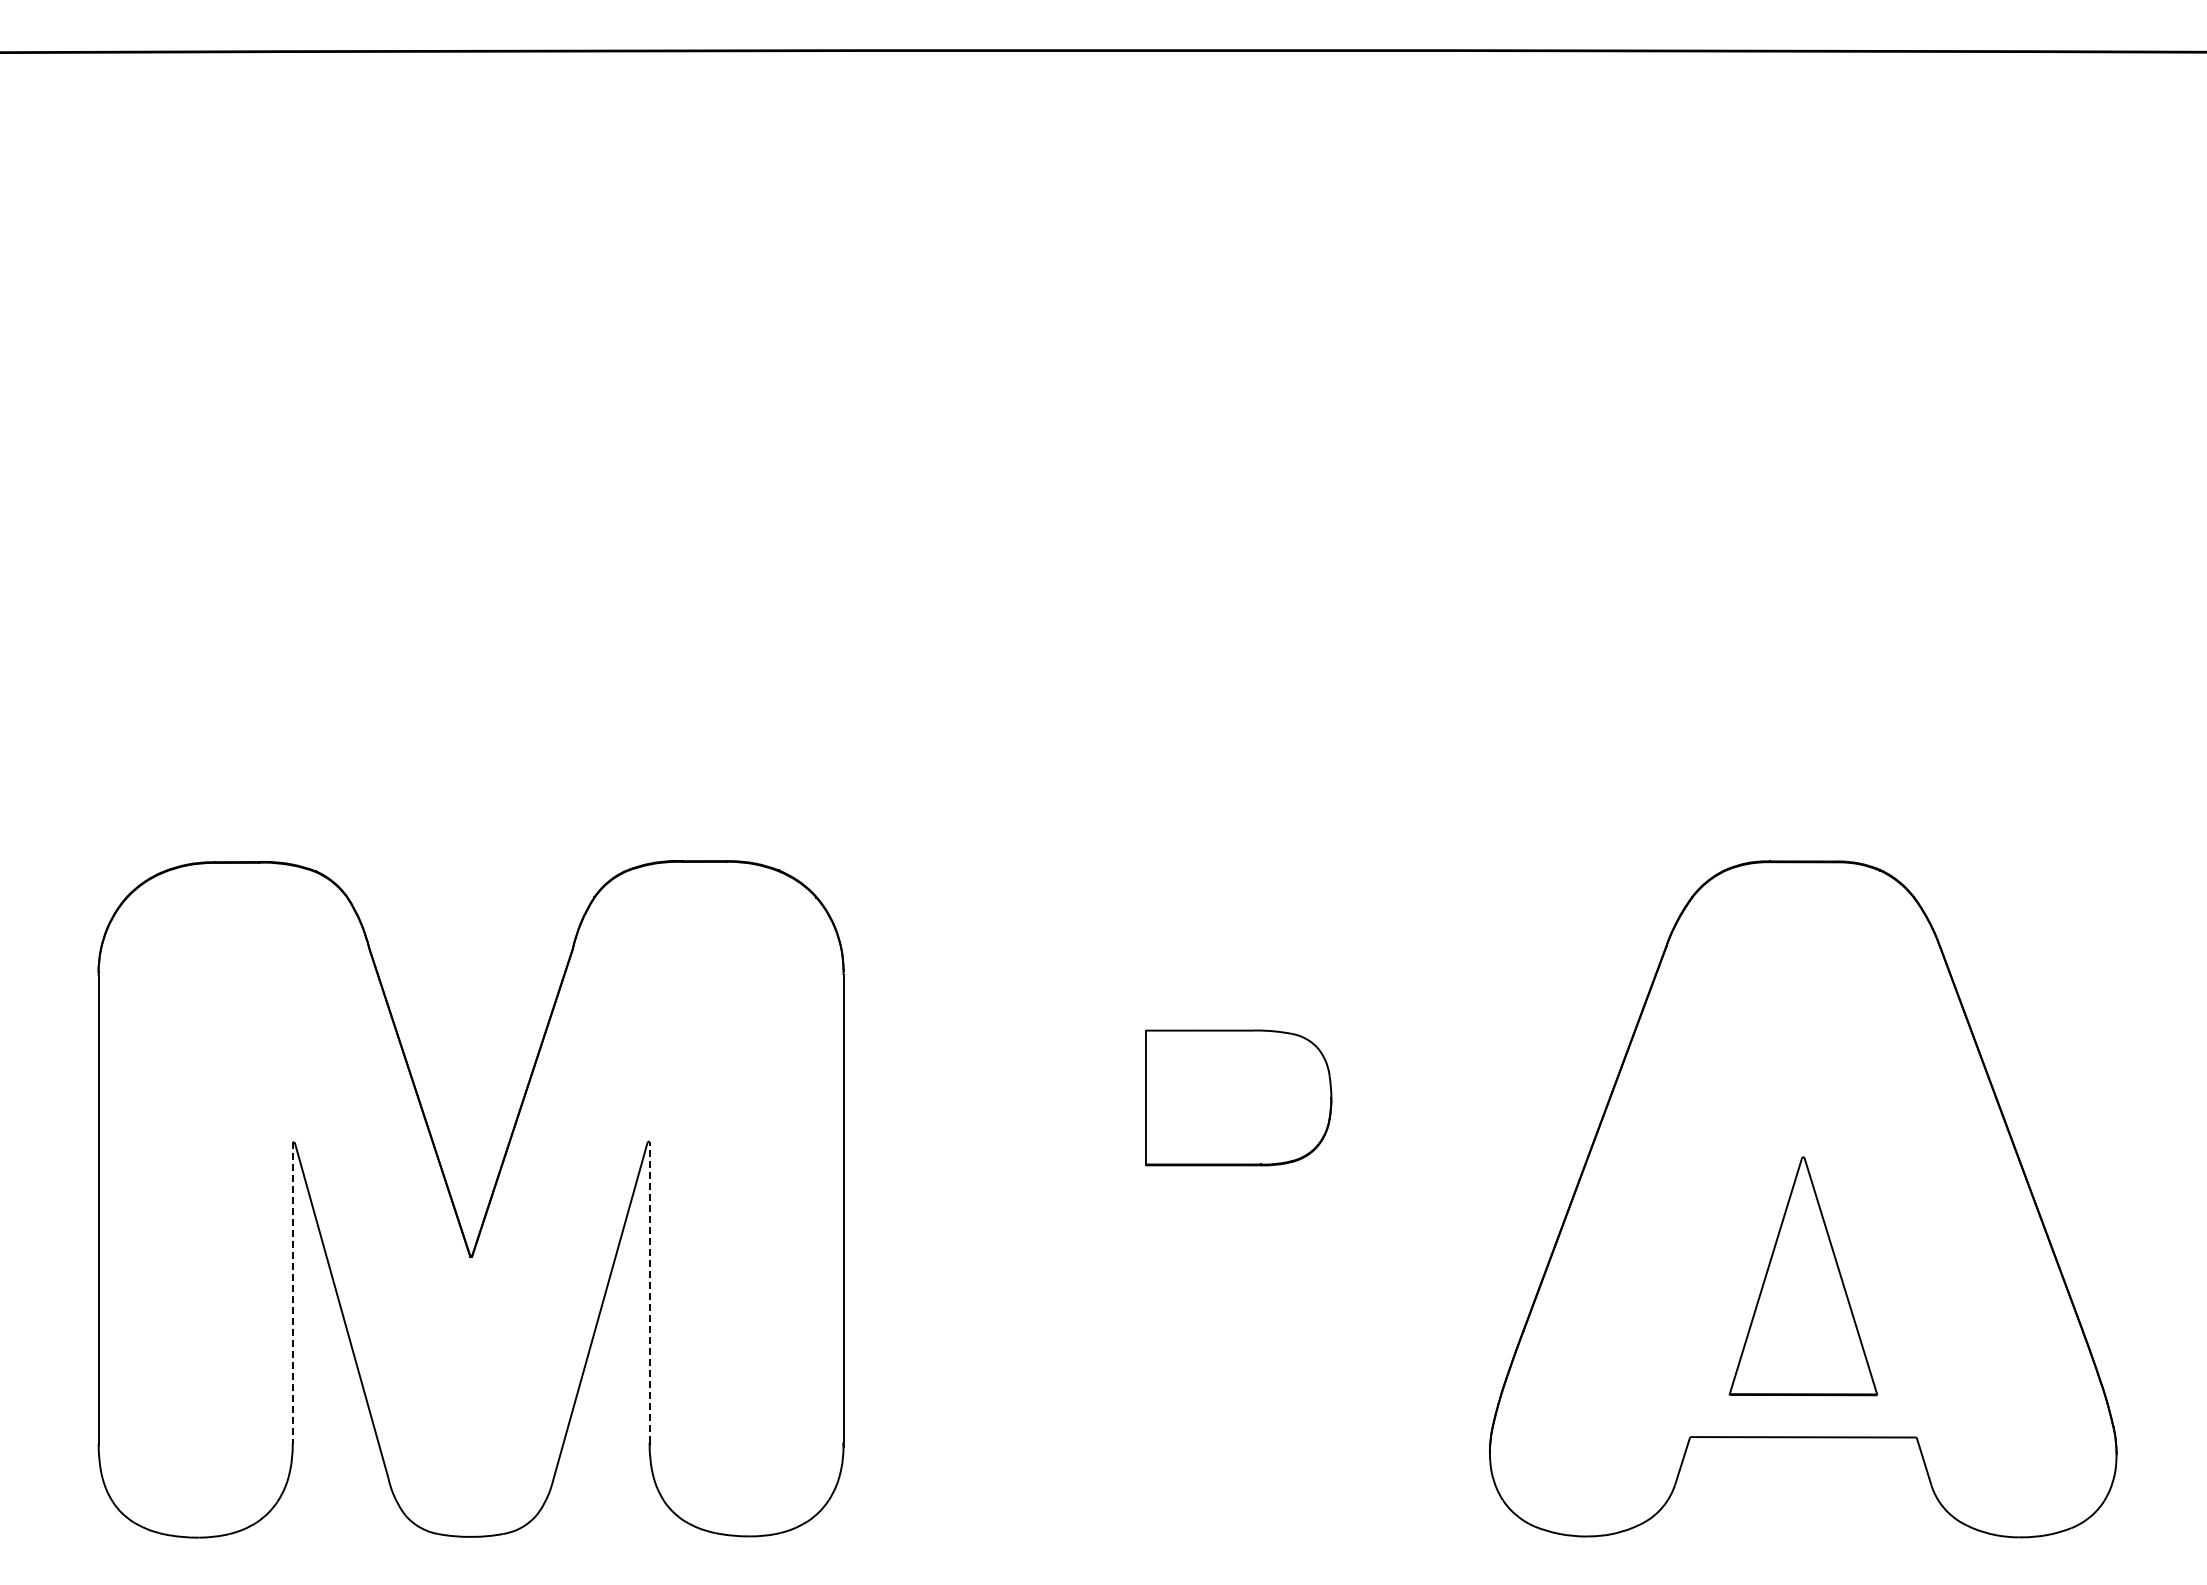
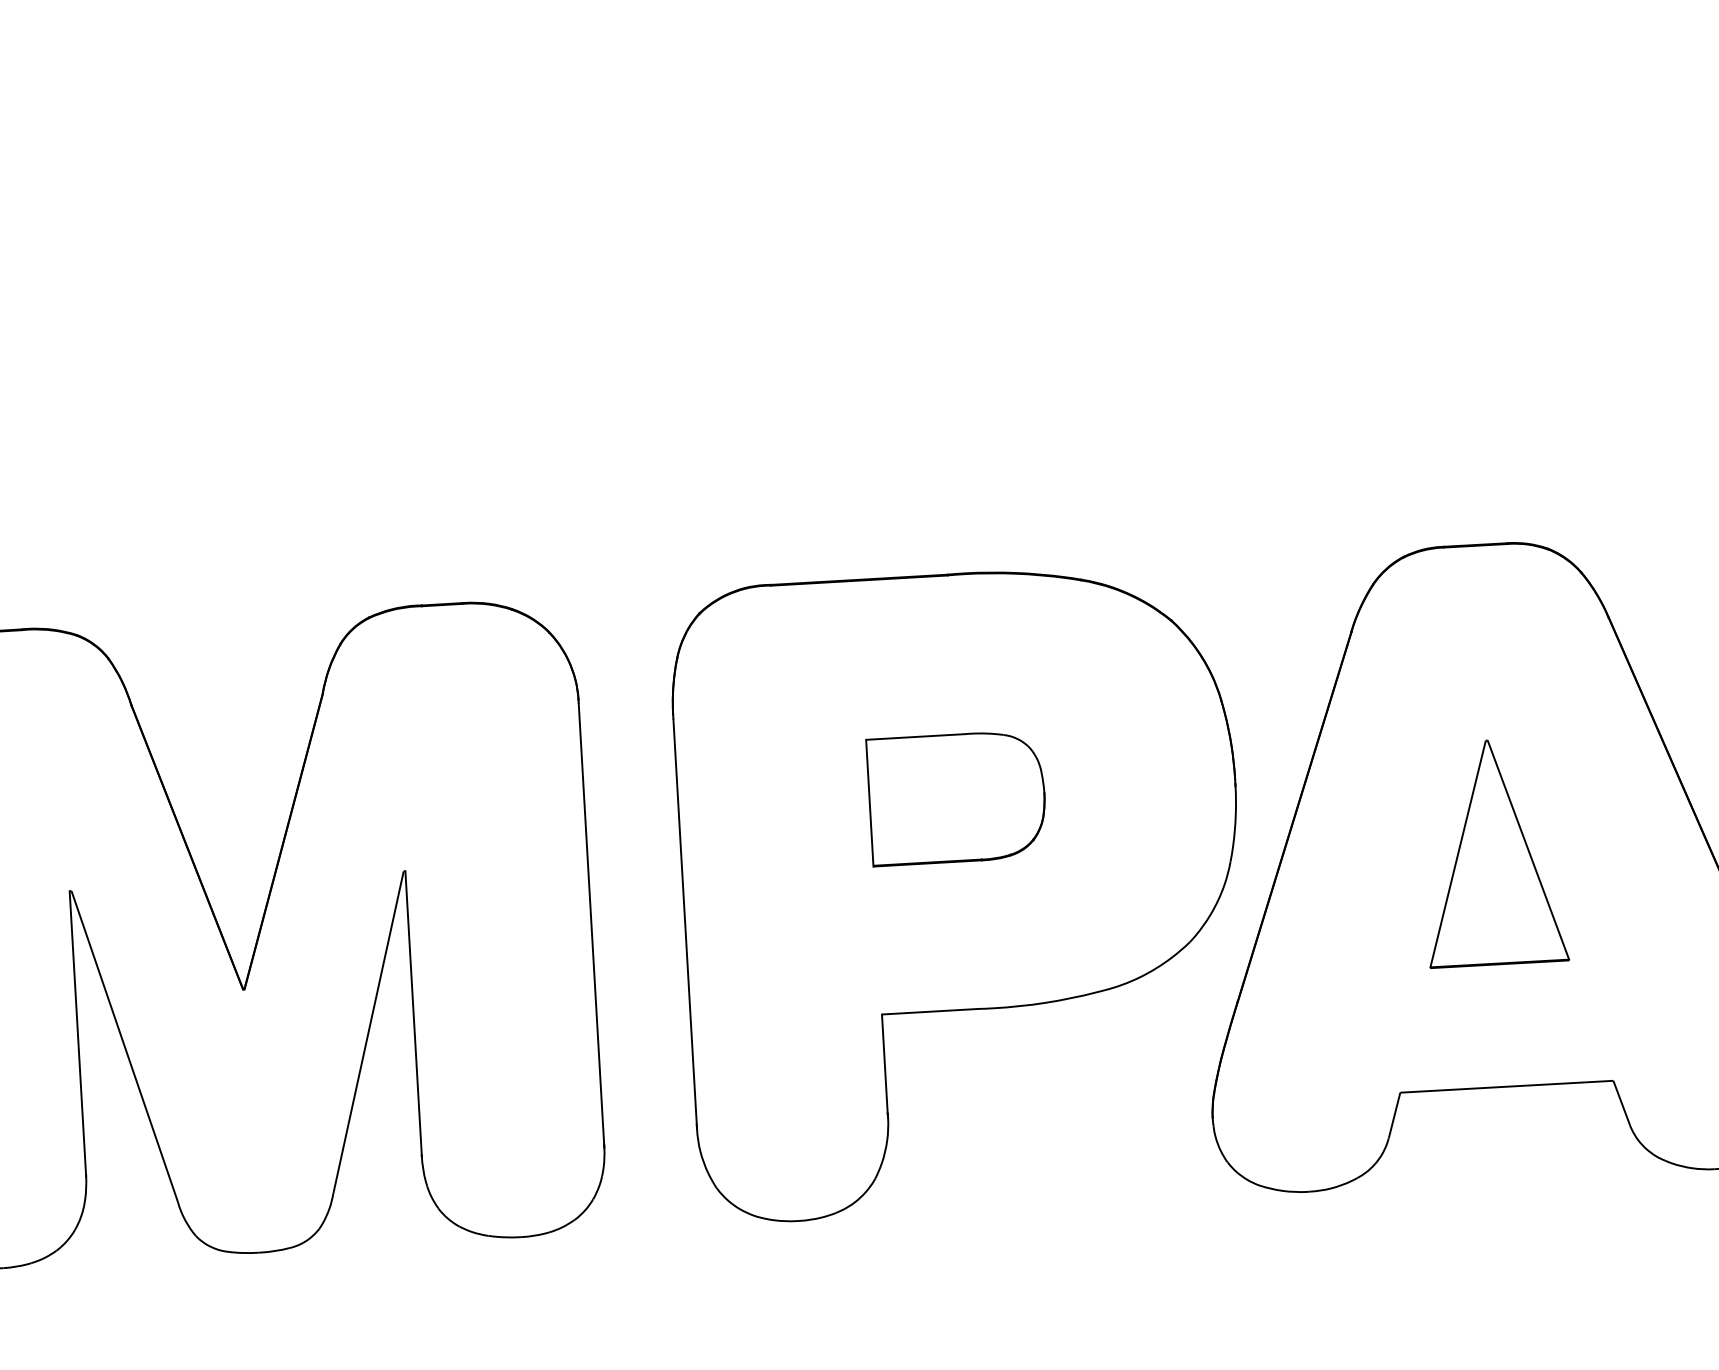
part: (1238, 1198) -> (962, 892), added
part: (1803, 1276) -> (1493, 852), moved
line: (649, 1292) -> (413, 1013), dashed -> solid
line: (292, 1293) -> (77, 1033), dashed -> solid

